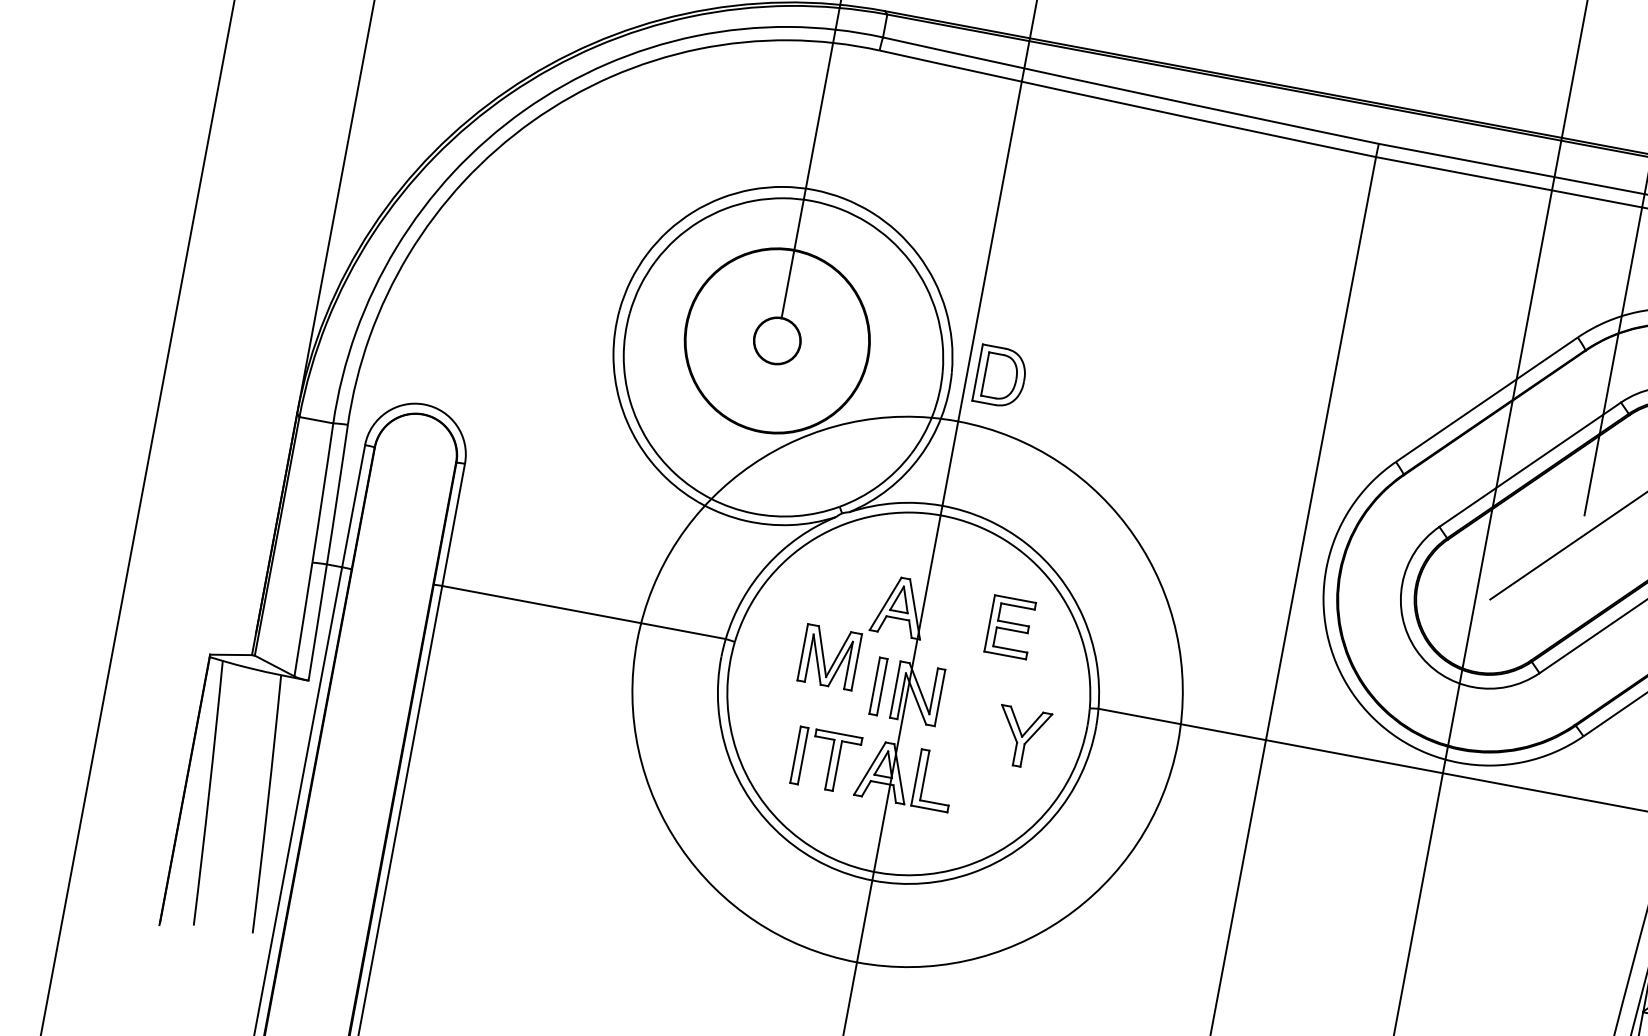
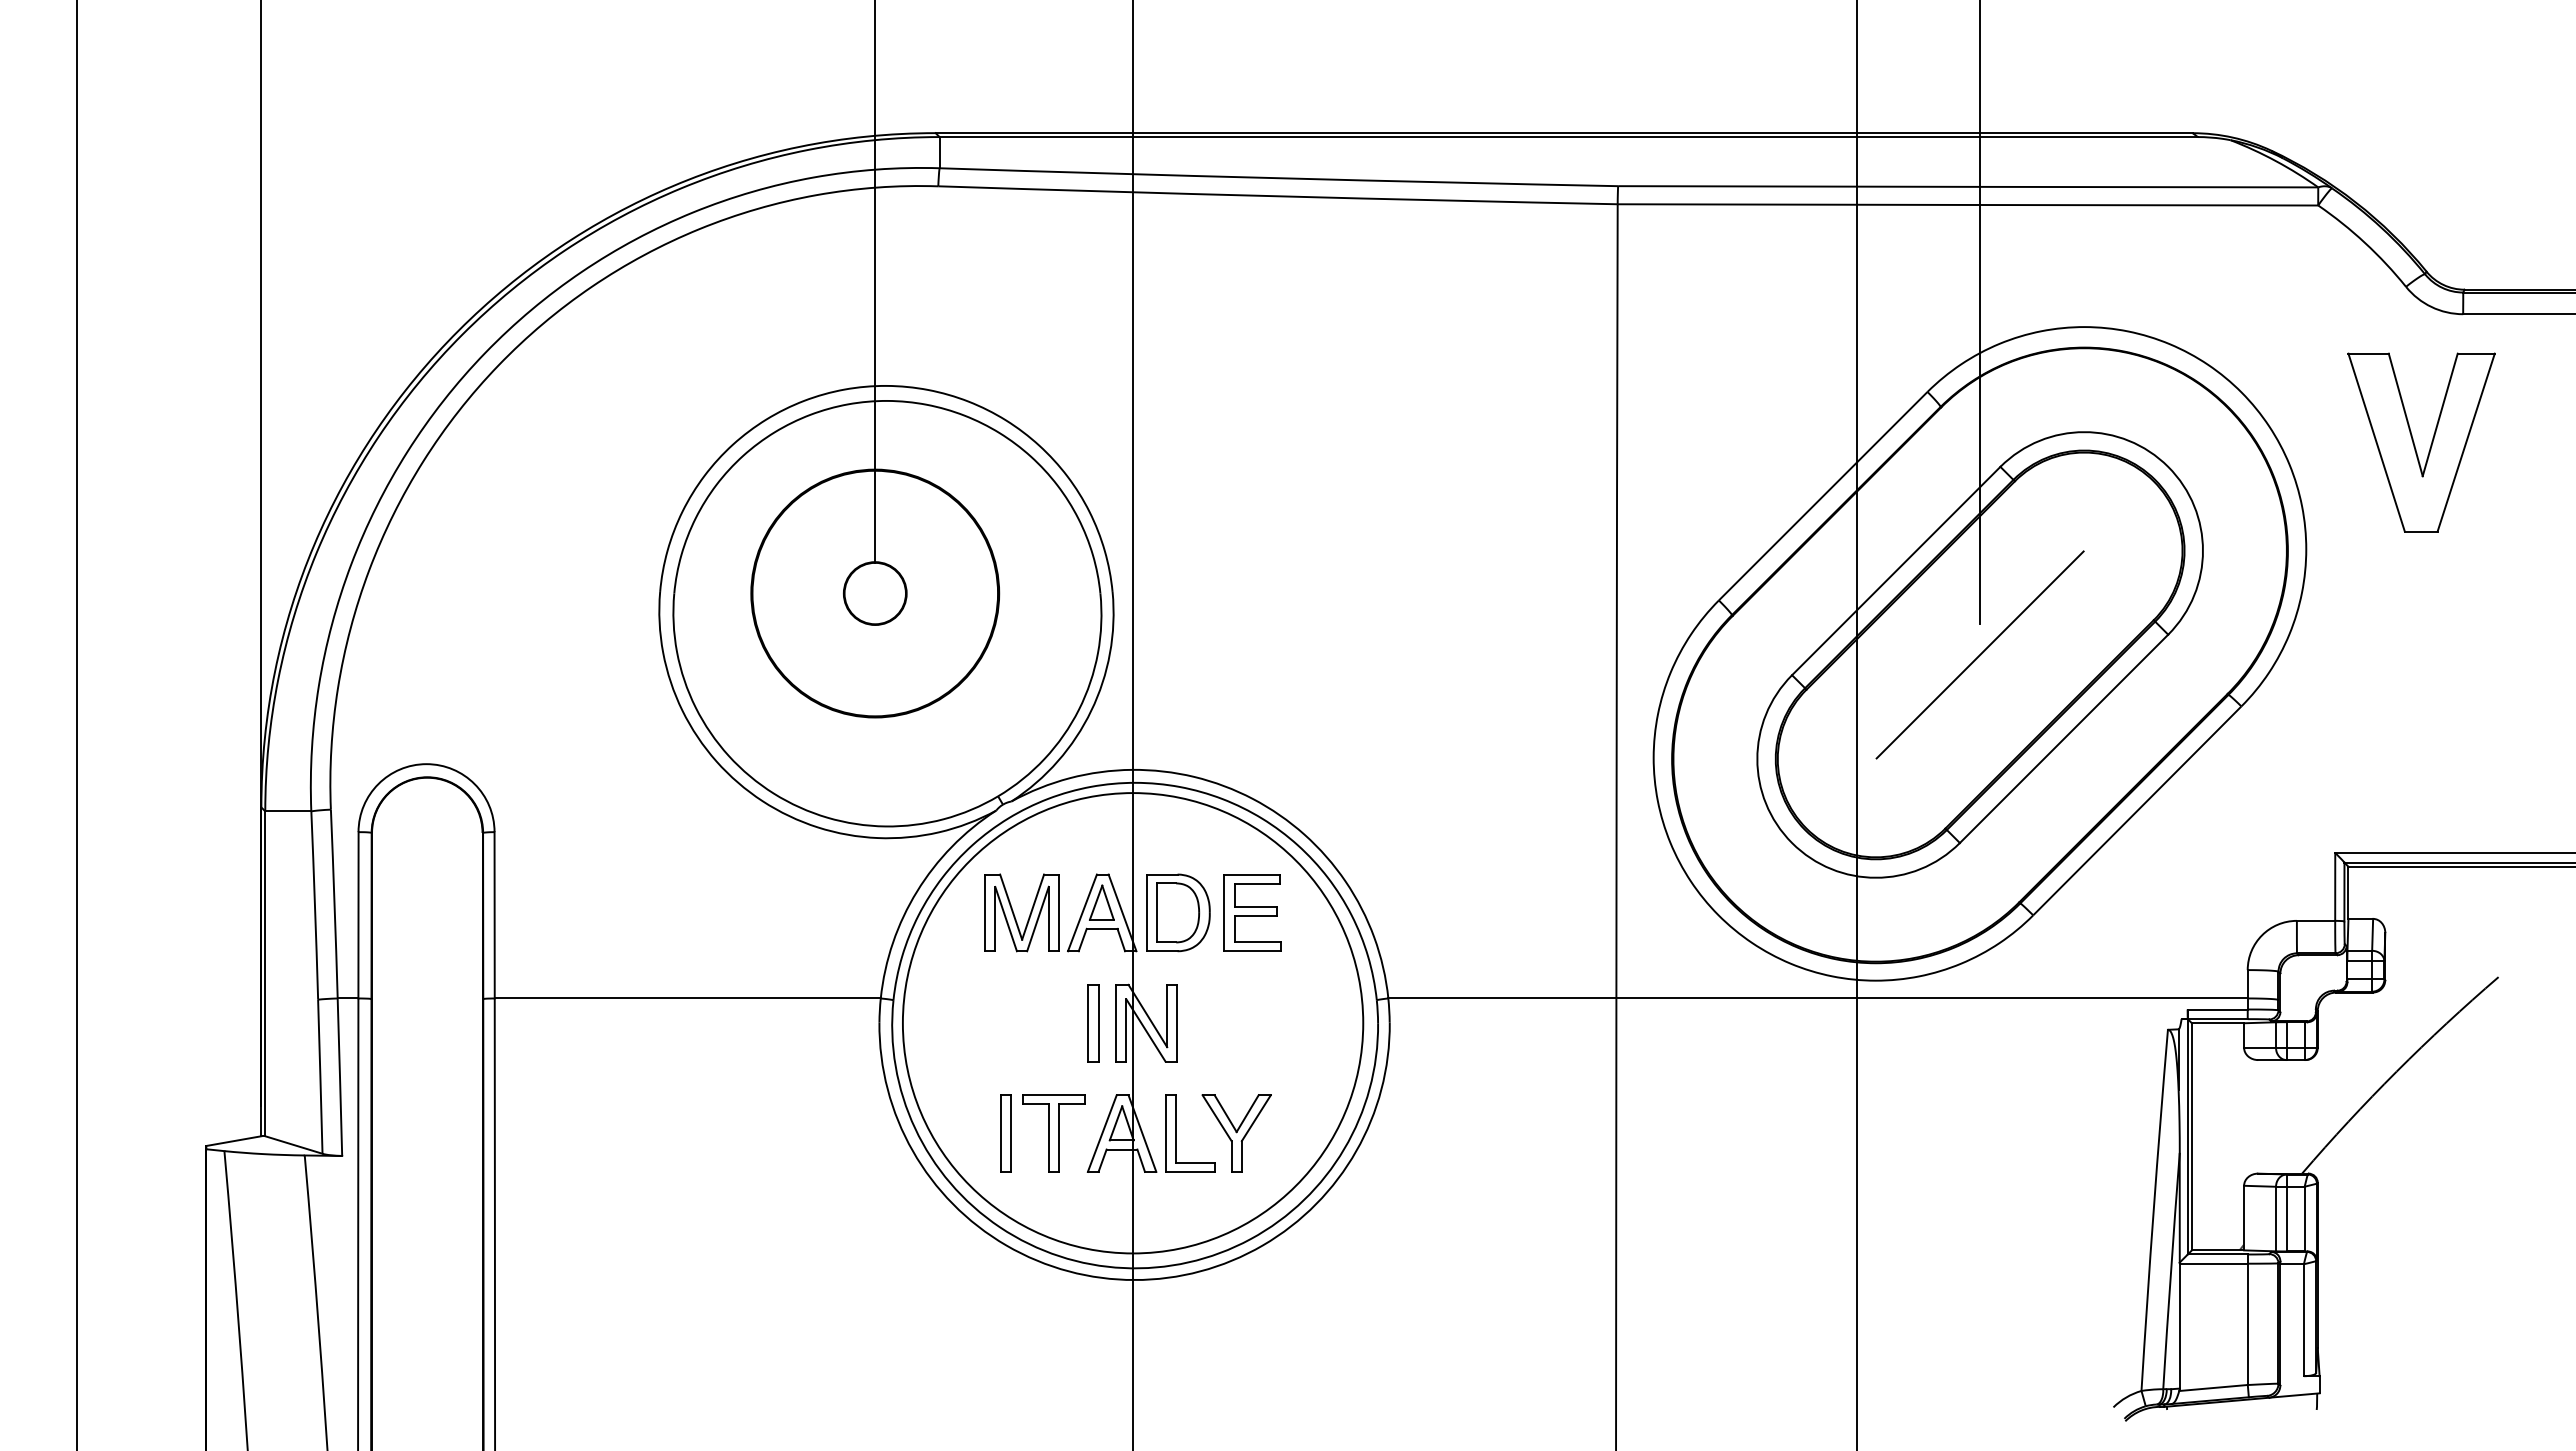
part: (1001, 376) -> (1178, 912), moved
part: (824, 656) -> (1014, 913), moved
circle: (907, 692) -> (1132, 1023), size x0.62
part: (1021, 737) -> (1236, 1133), moved

